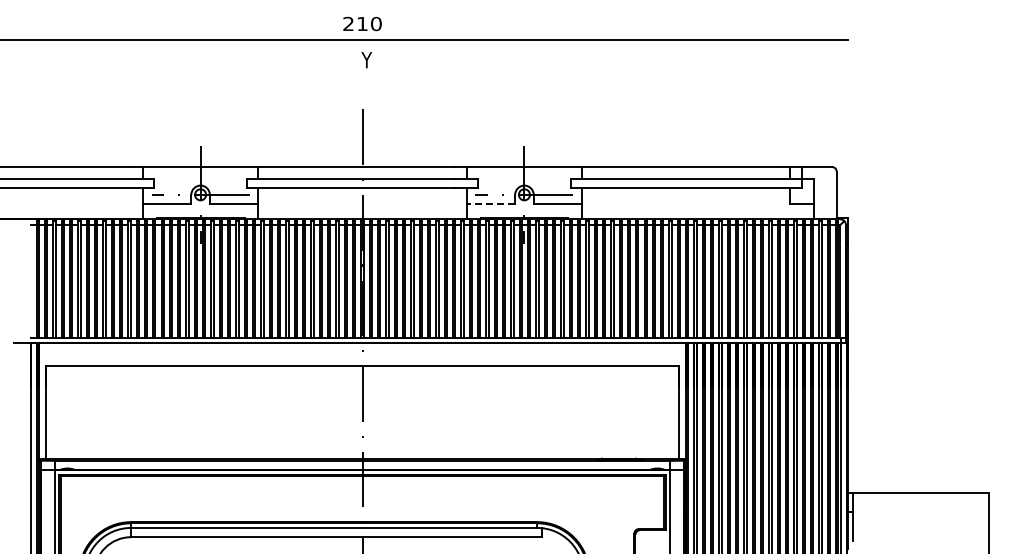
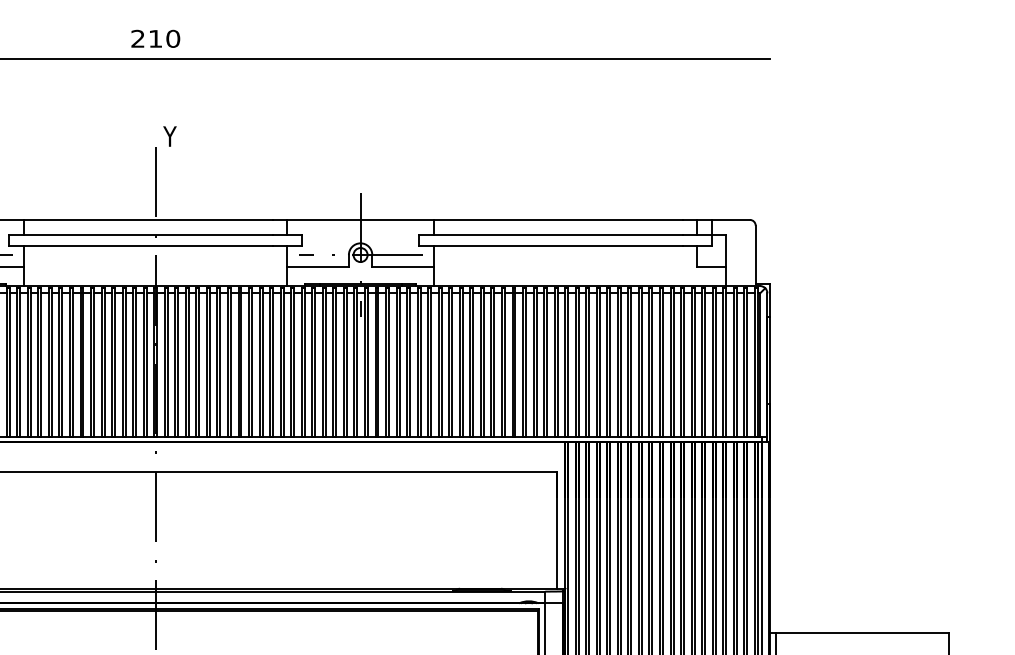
text: (366, 60) -> (169, 136), moved
line: (490, 204) -> (317, 267), dashed -> solid

